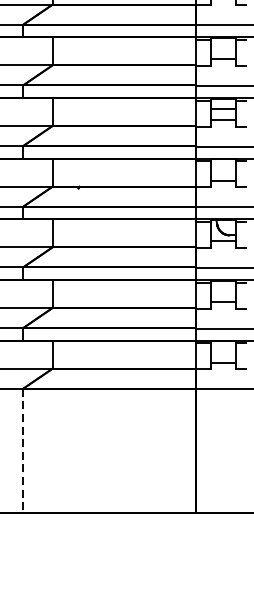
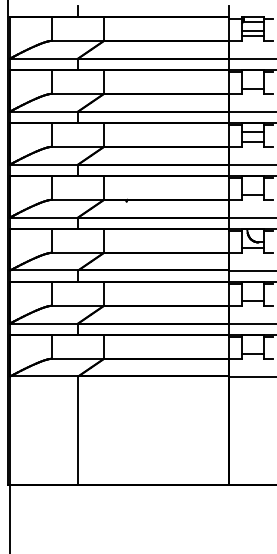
line: (23, 451) -> (78, 431), dashed -> solid

